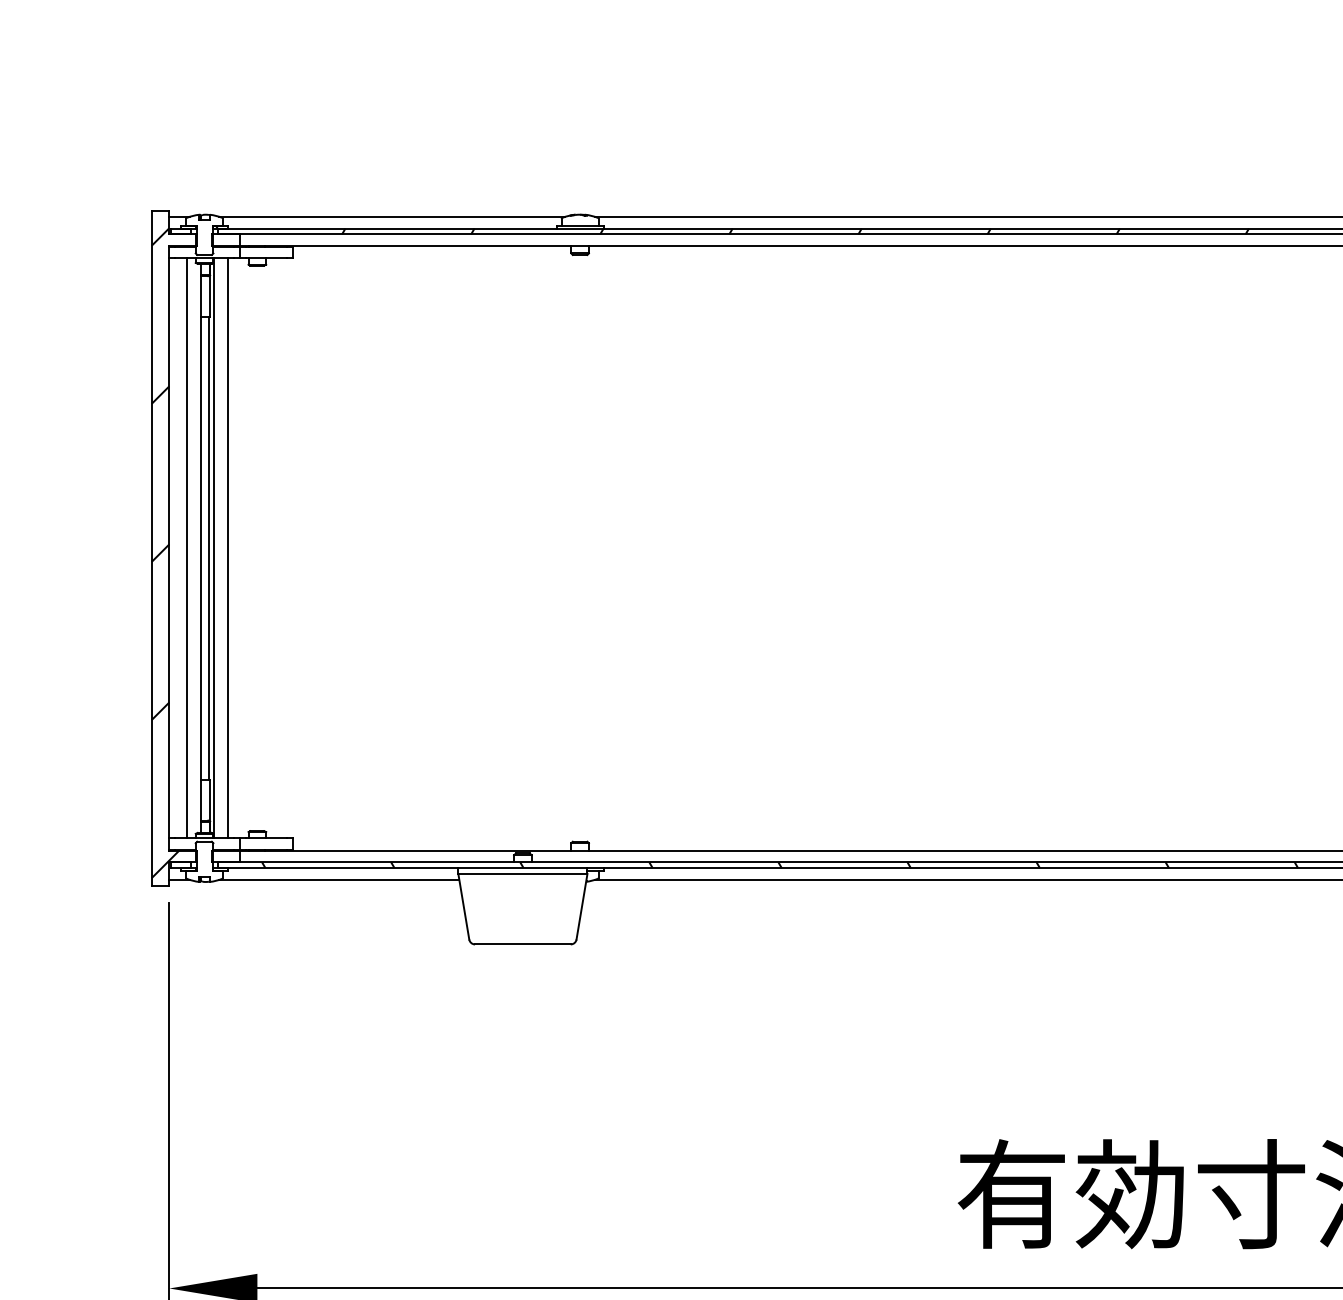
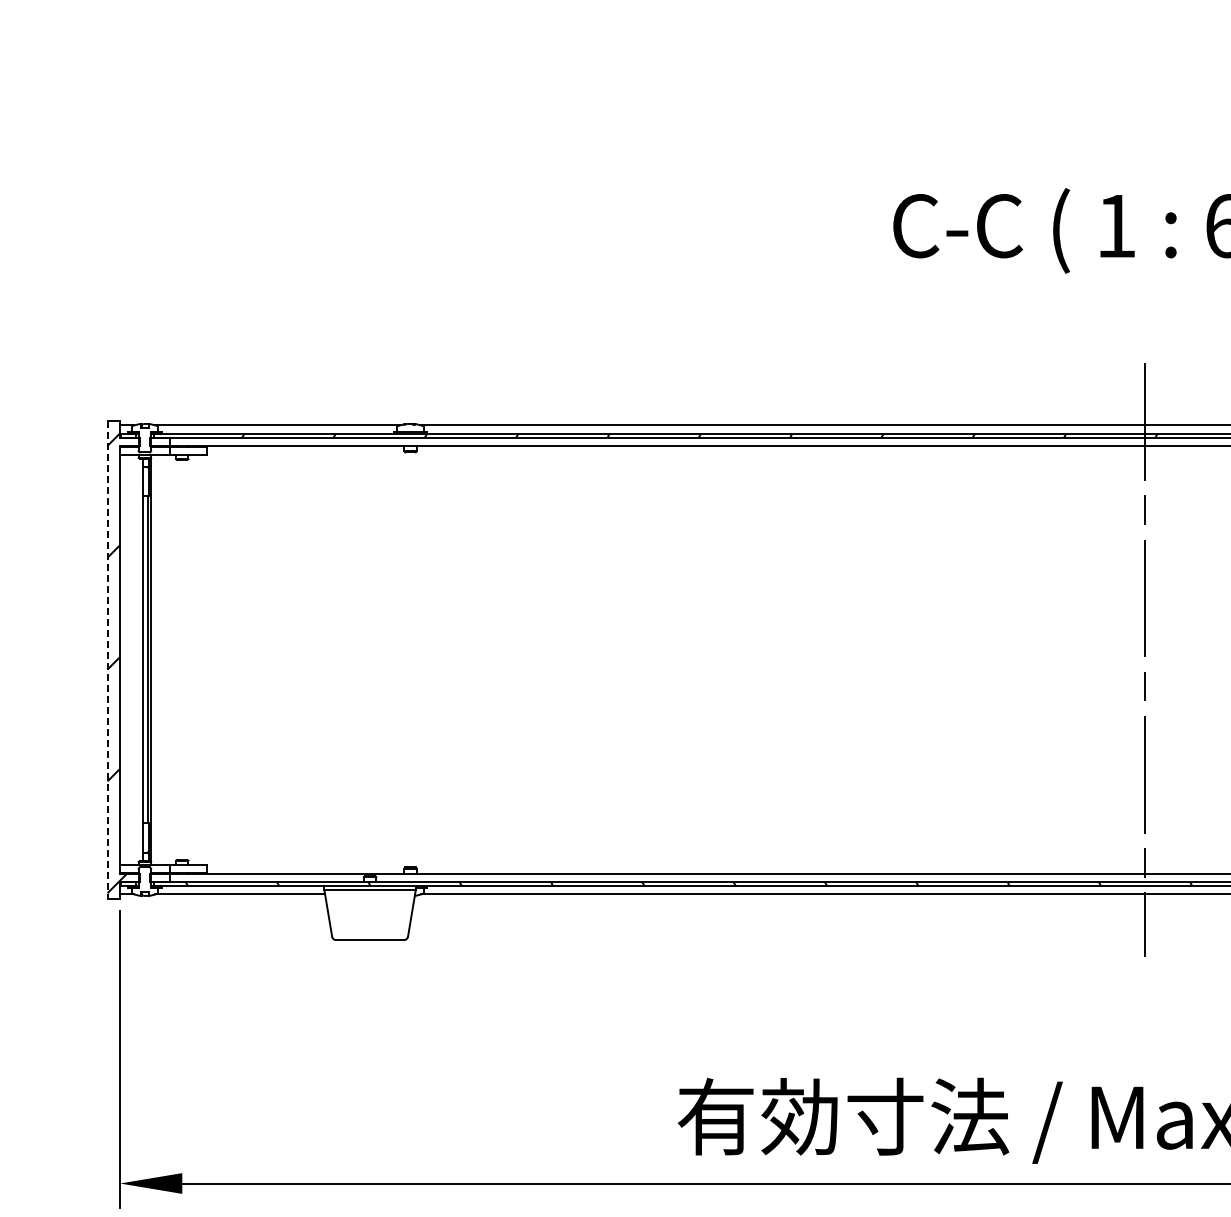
line: (151, 547) -> (107, 659), solid -> dashed
line: (187, 547) -> (132, 659), removed
line: (228, 547) -> (161, 659), removed

